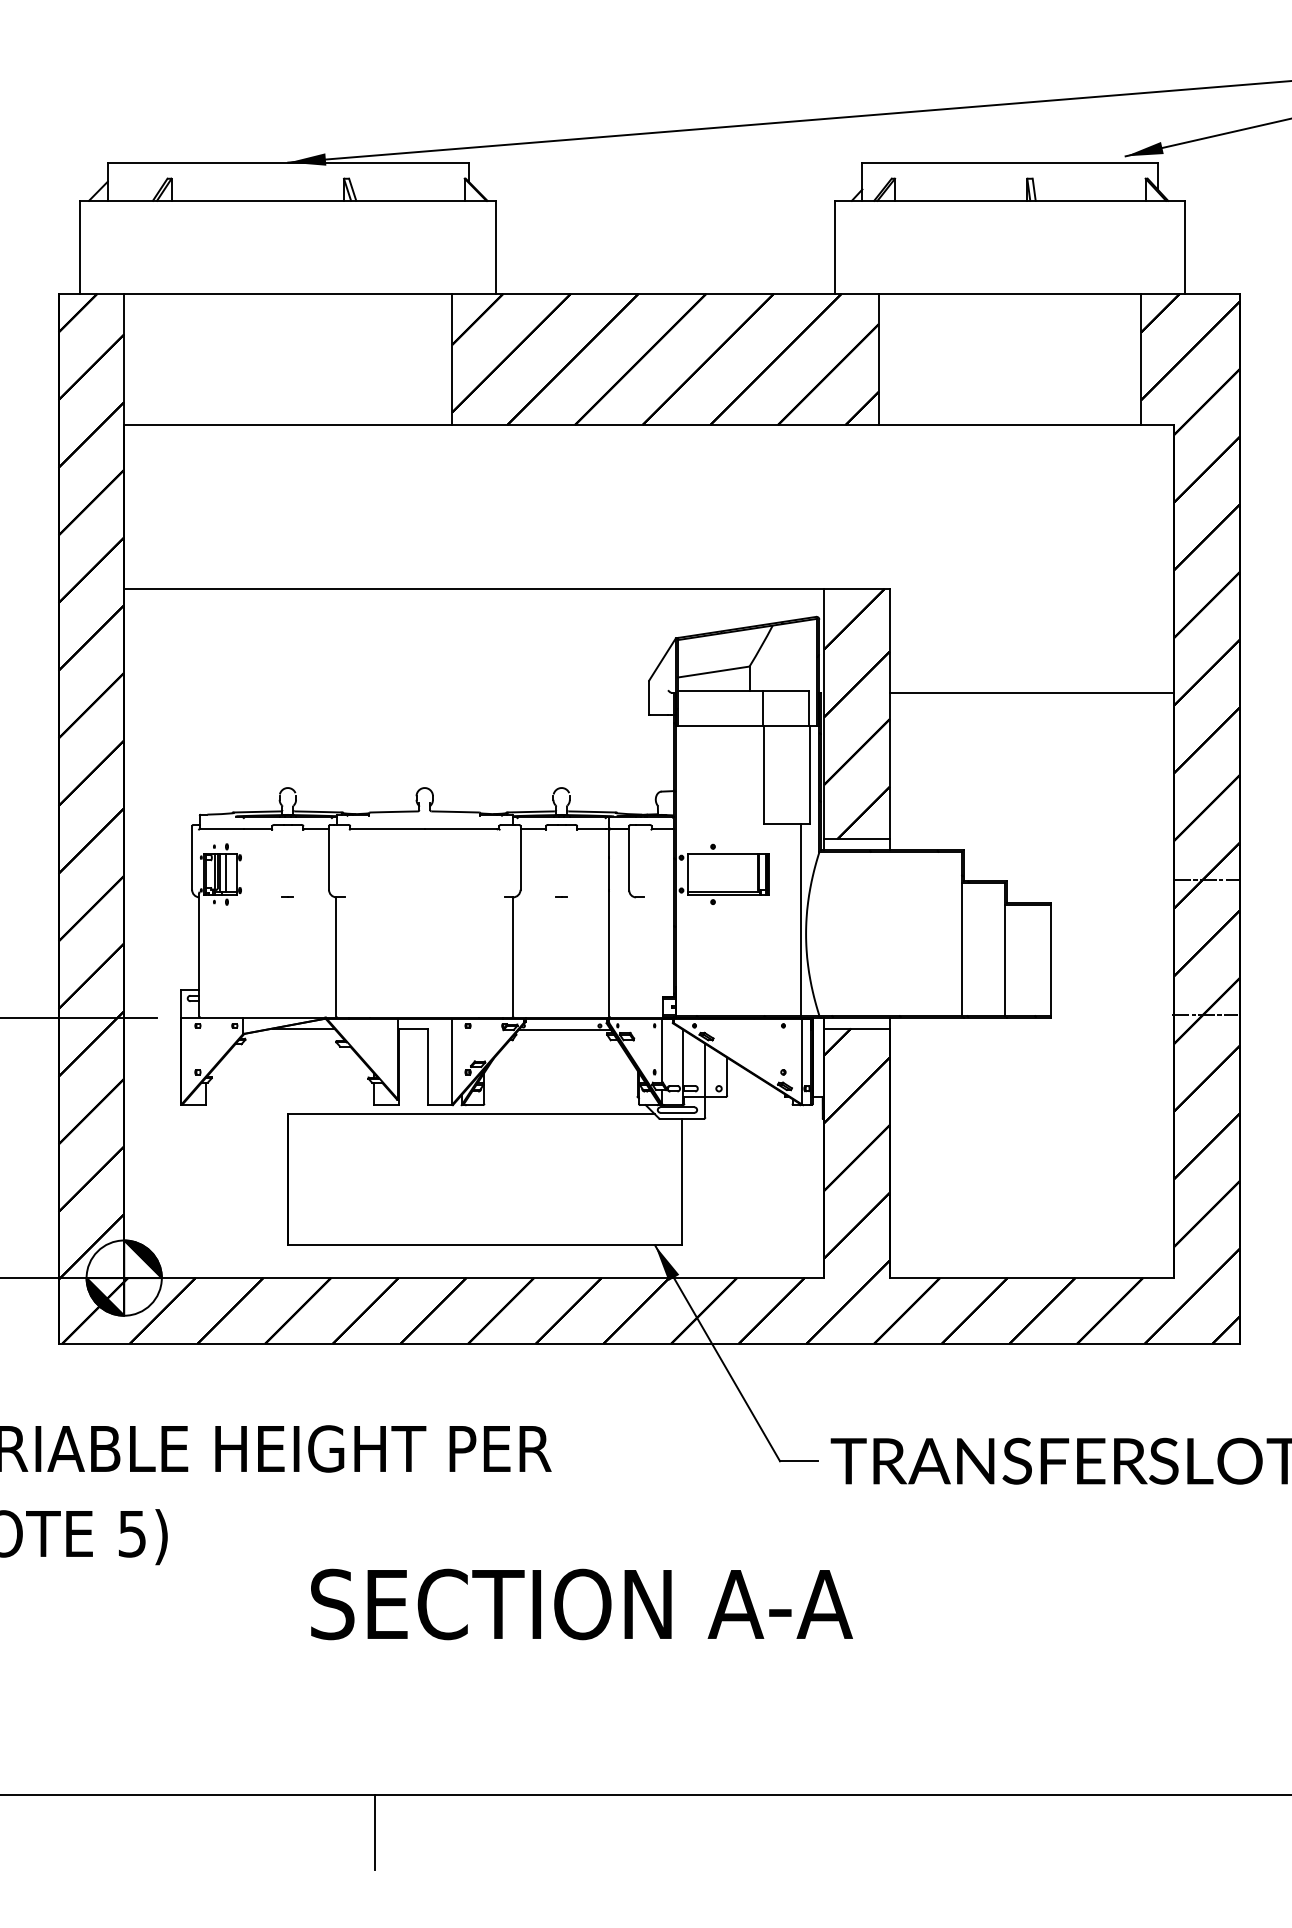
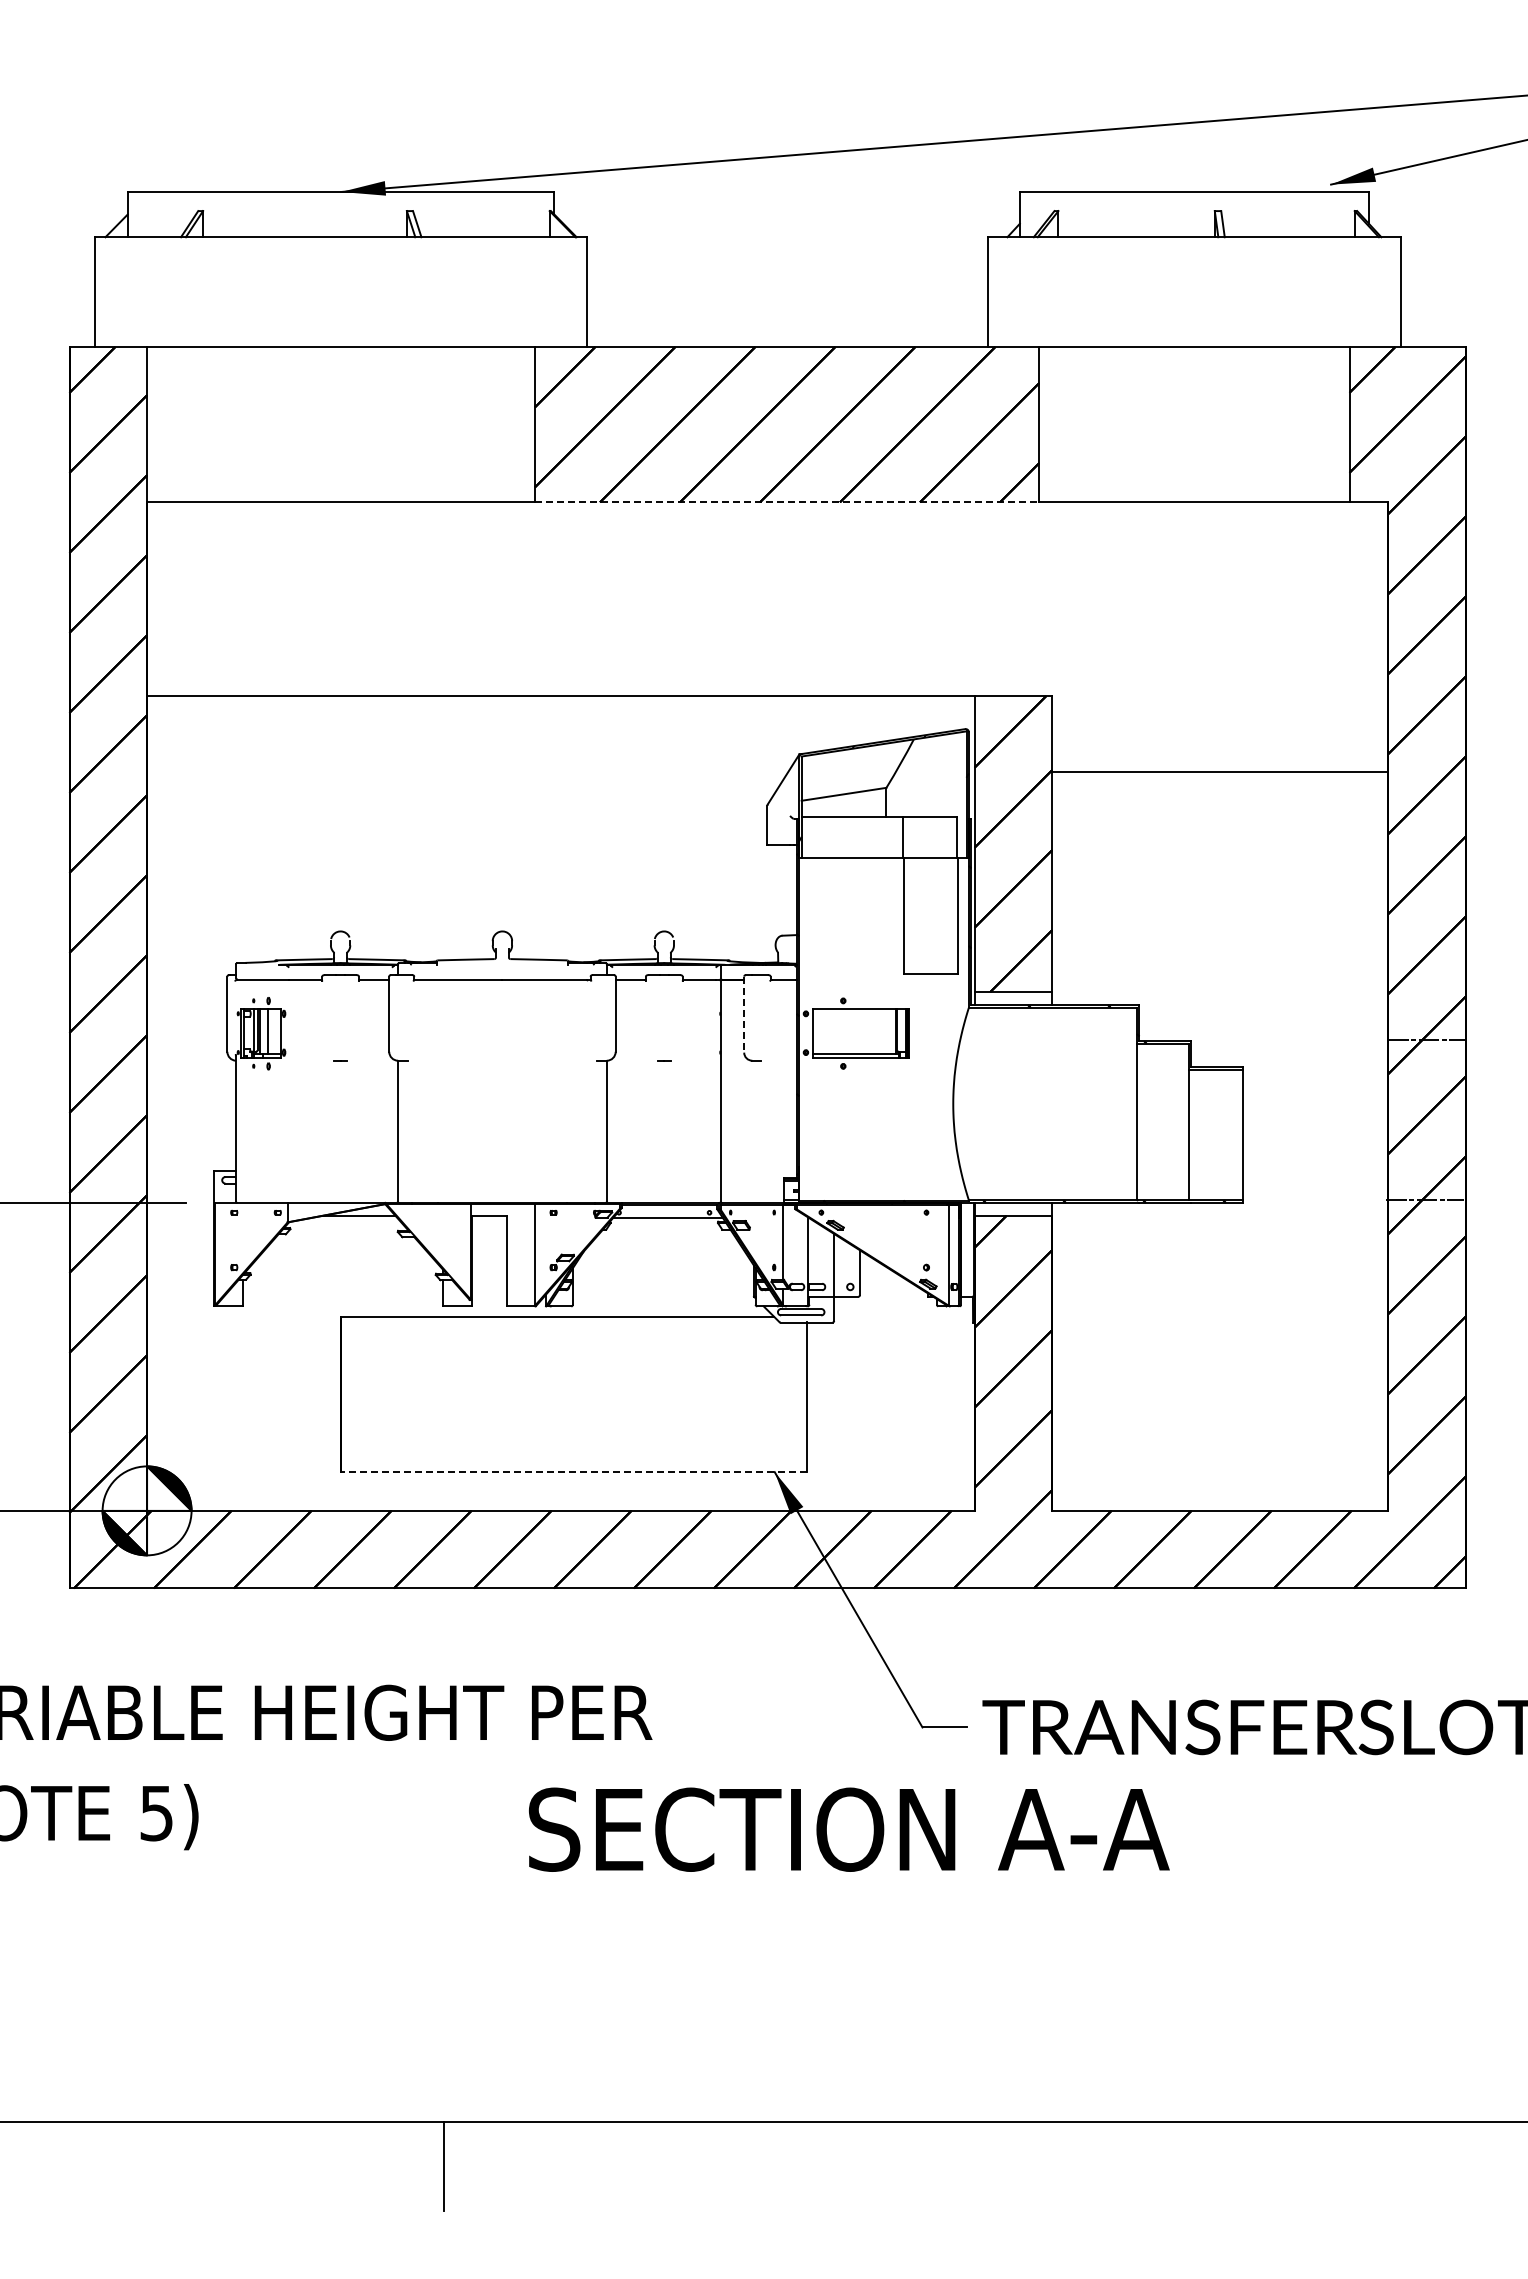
line: (665, 425) -> (787, 502), solid -> dashed
line: (1032, 692) -> (1220, 771), moved
line: (629, 858) -> (744, 1014), solid -> dashed
line: (801, 920) -> (947, 1087), removed
line: (484, 1245) -> (573, 1472), solid -> dashed
text: (582, 1604) -> (849, 1829), moved

